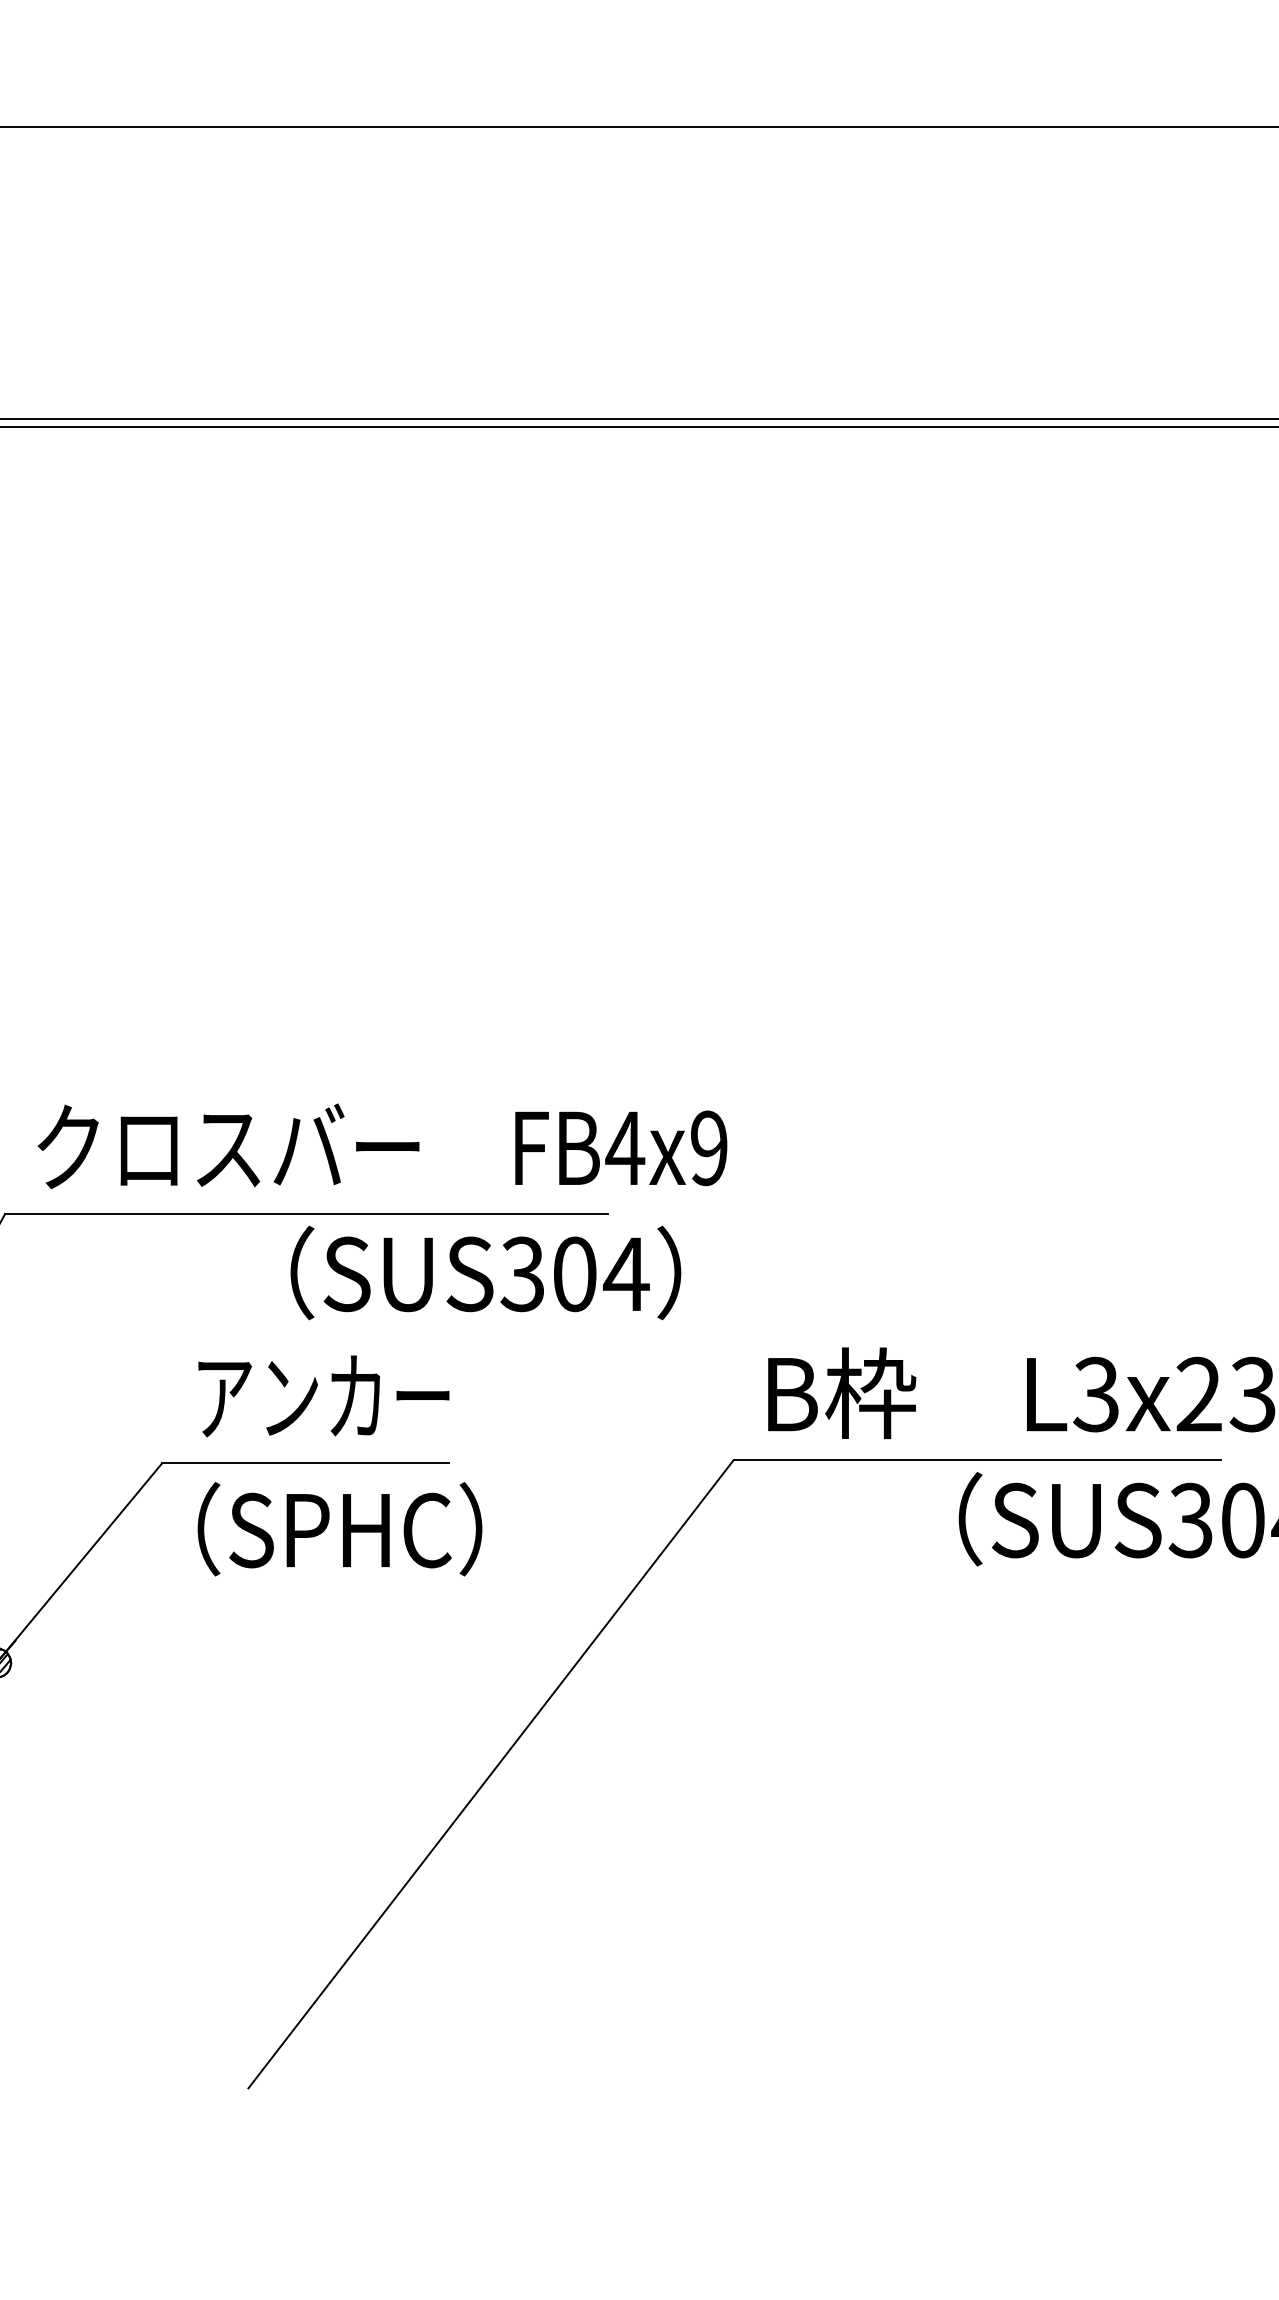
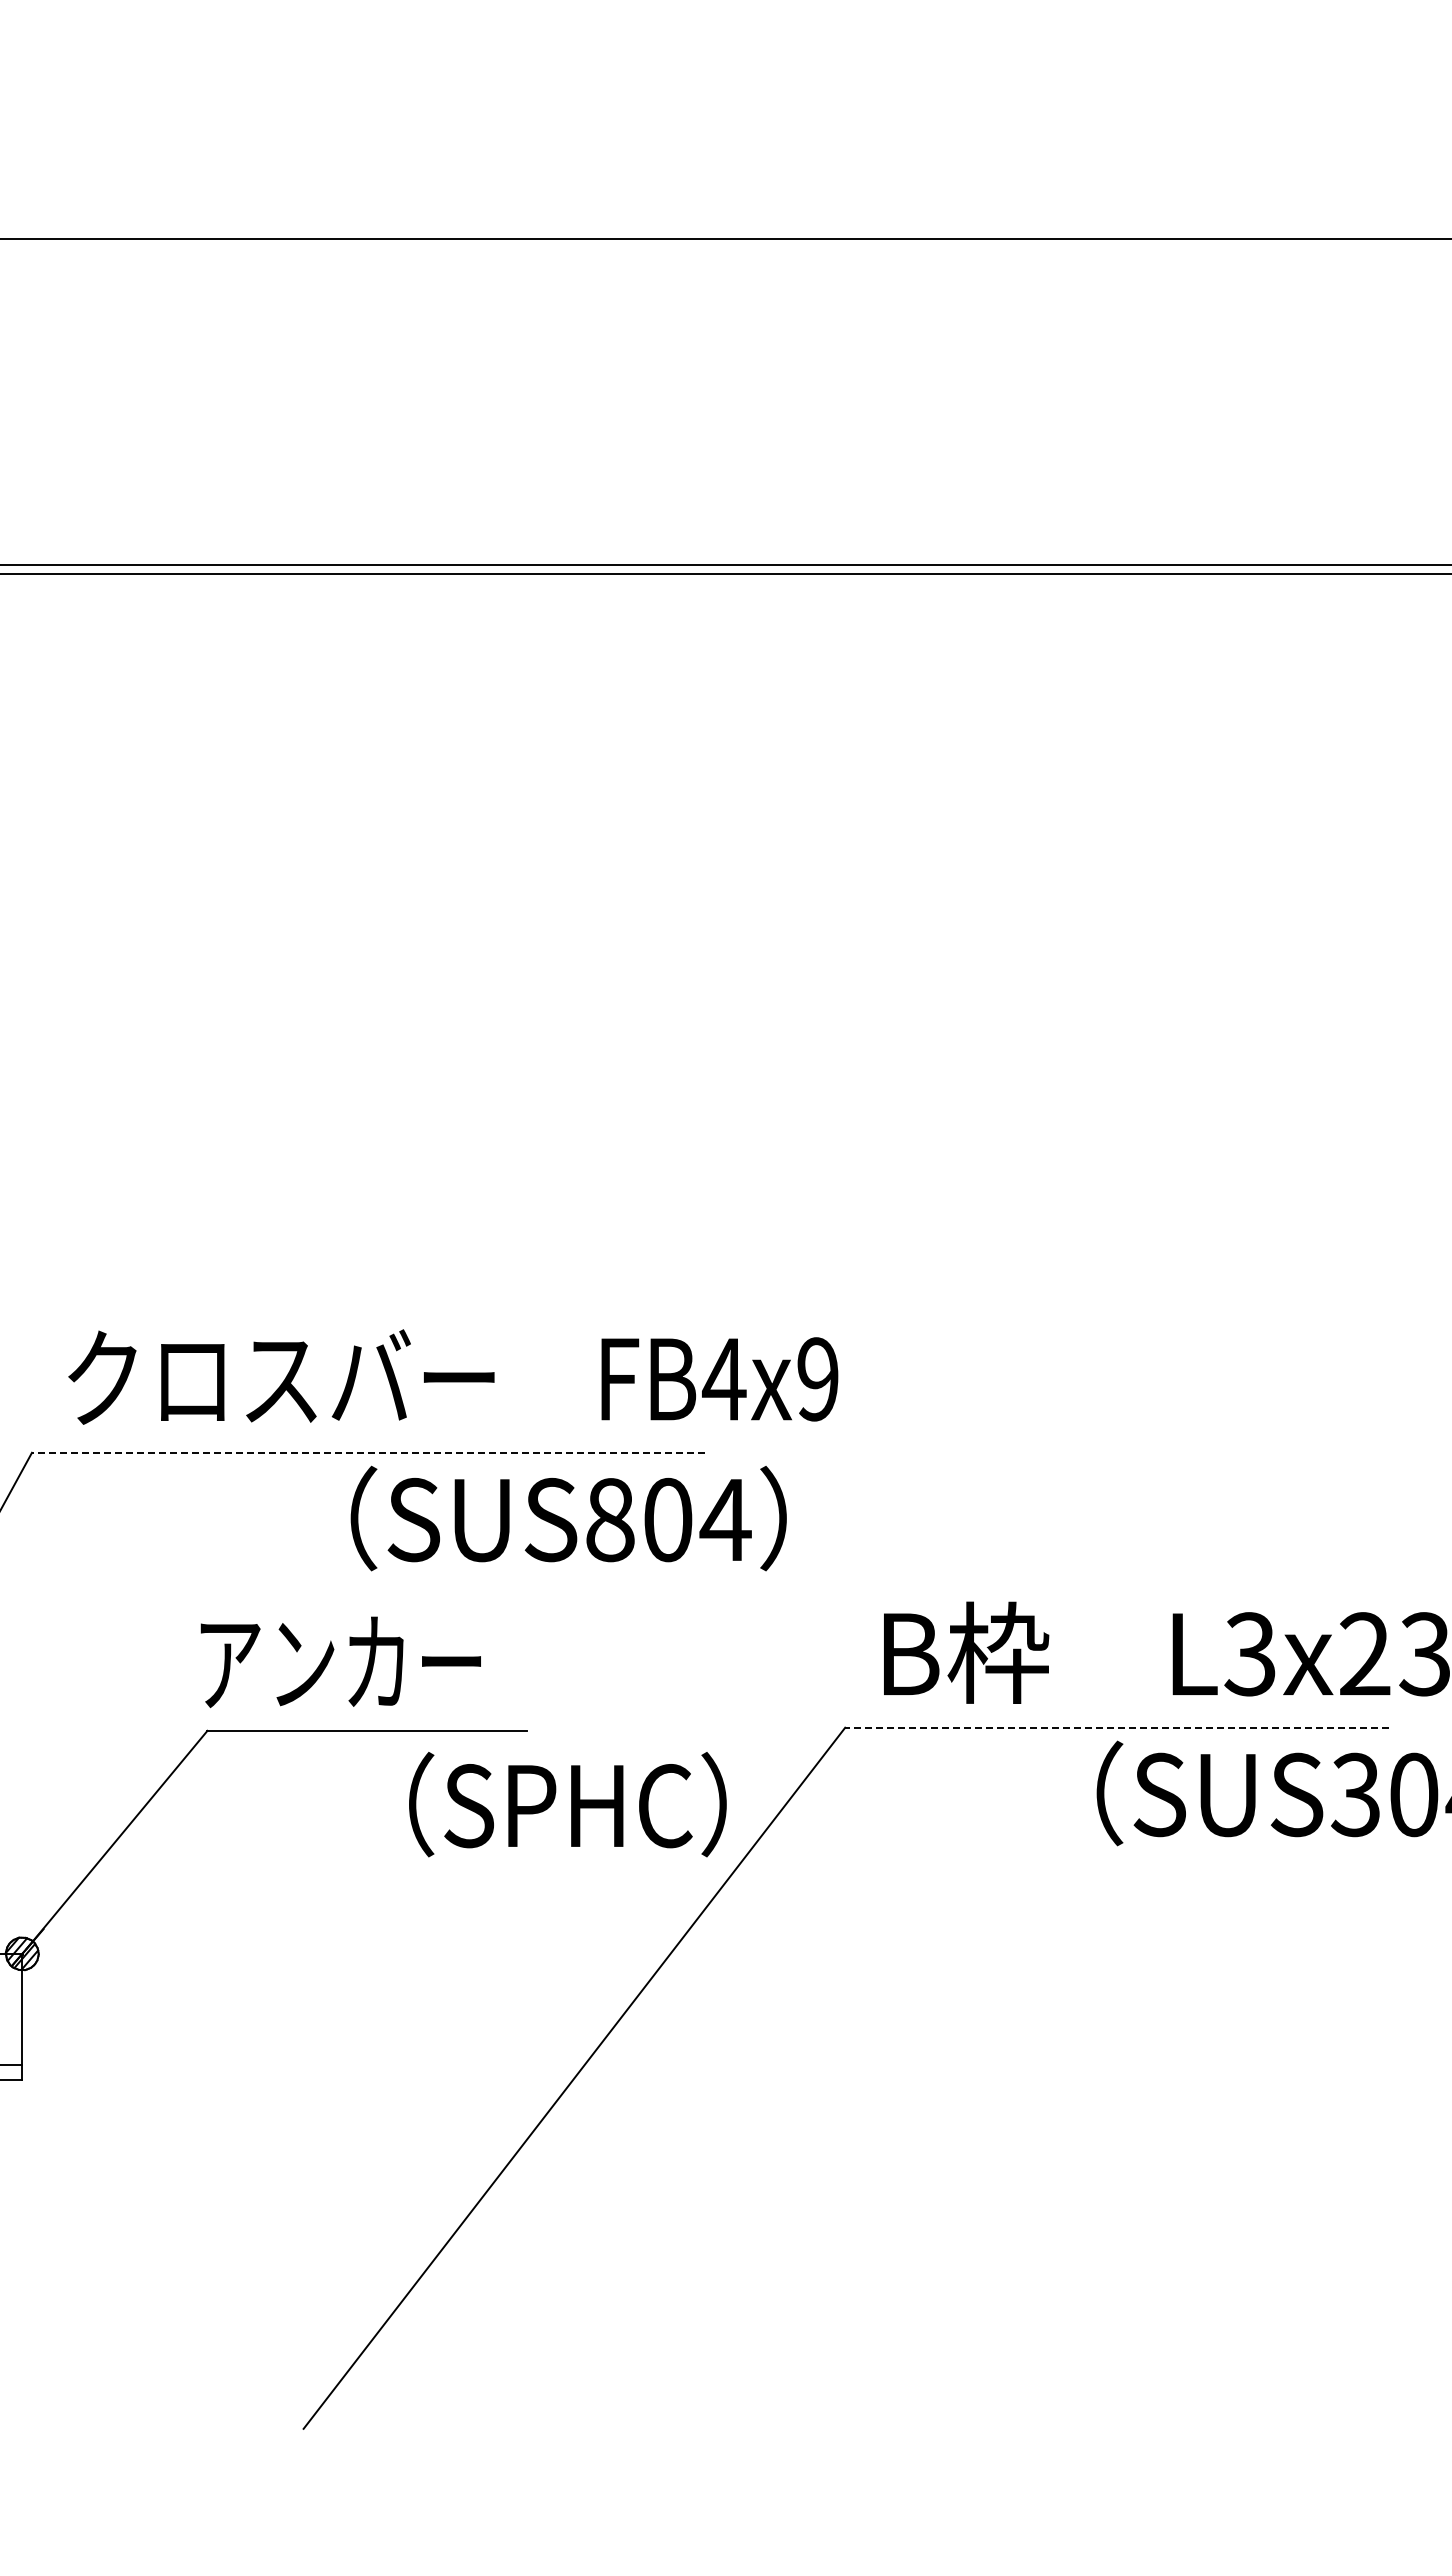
line: (306, 1213) -> (368, 1452), solid -> dashed
text: (522, 1273) -> (609, 1519), SUS304 -> SUS804
text: (323, 1396) -> (340, 1662), moved
line: (977, 1460) -> (1117, 1727), solid -> dashed
text: (339, 1529) -> (567, 1804), moved

